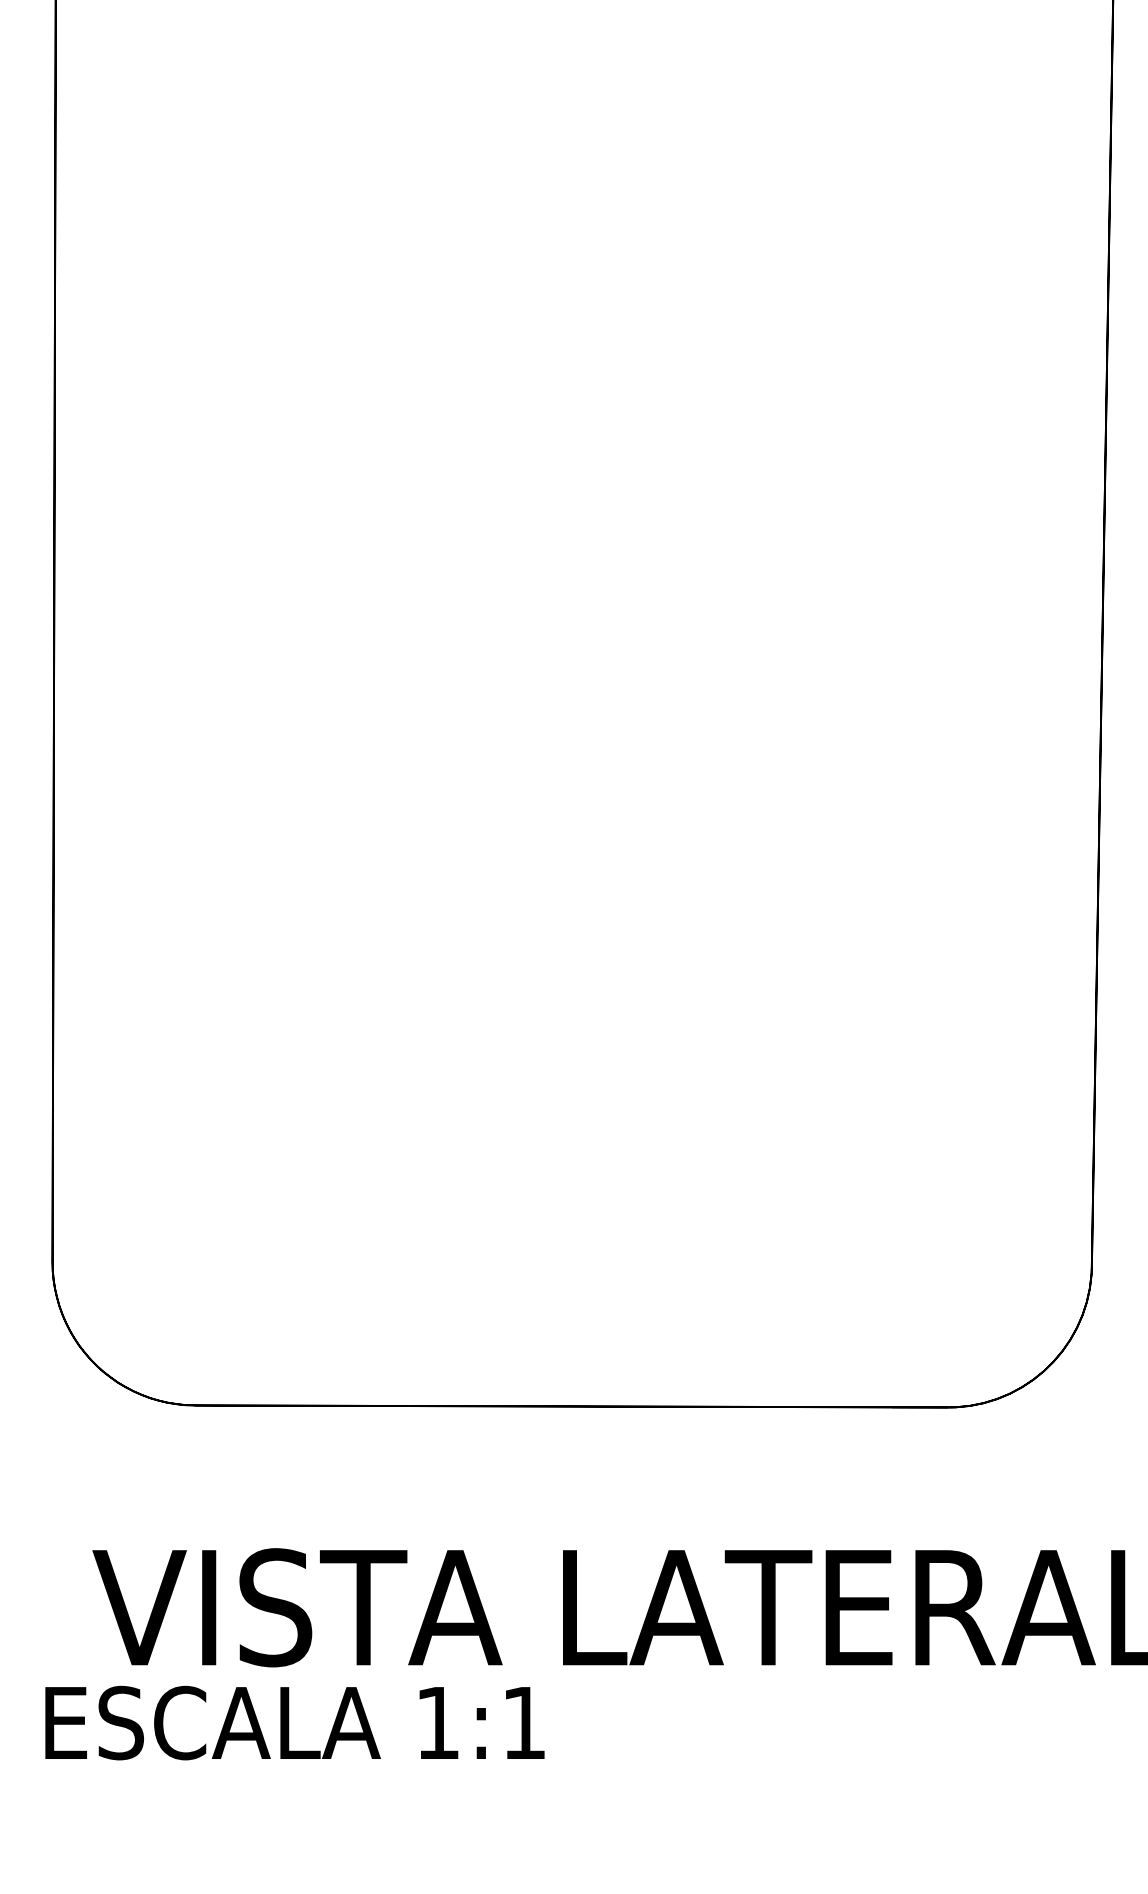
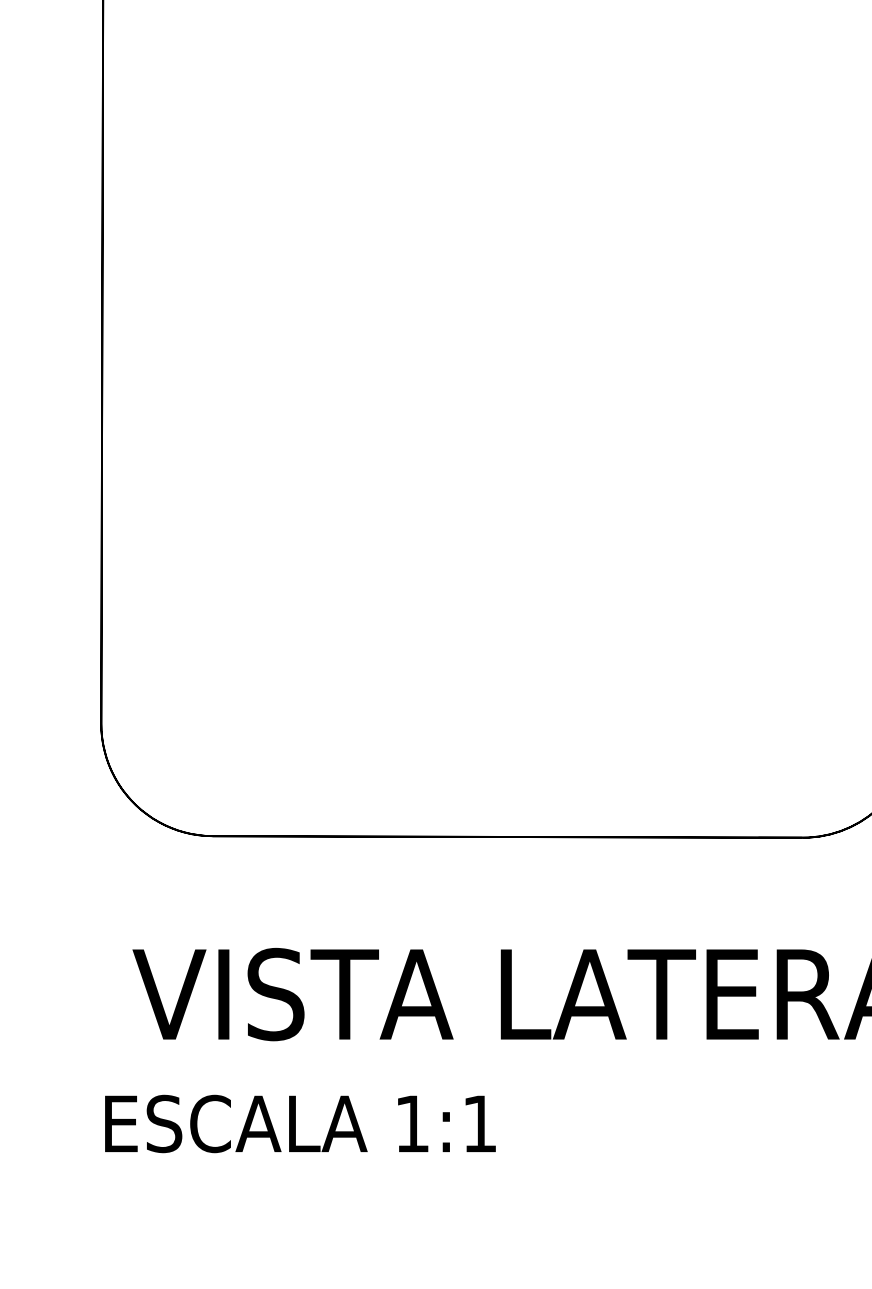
text: (294, 1722) -> (300, 1123), moved

